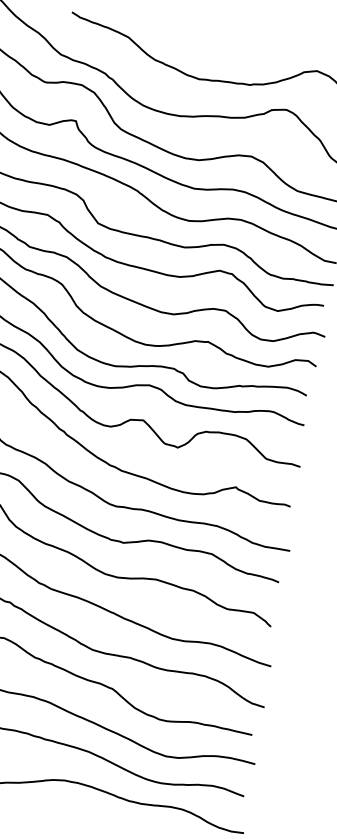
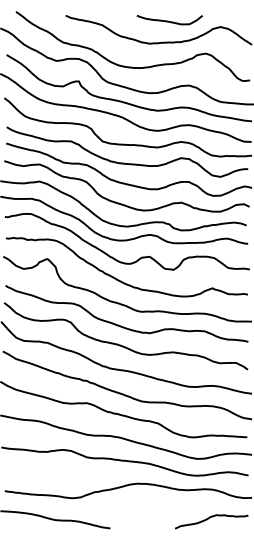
curve: (235, 46) -> (168, 20), added

